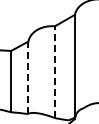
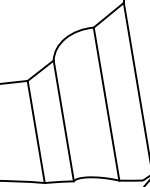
line: (54, 72) -> (105, 104), dashed -> solid
line: (28, 77) -> (63, 120), dashed -> solid

